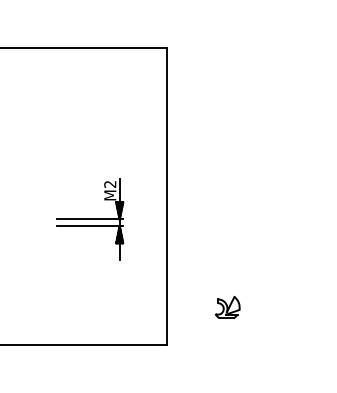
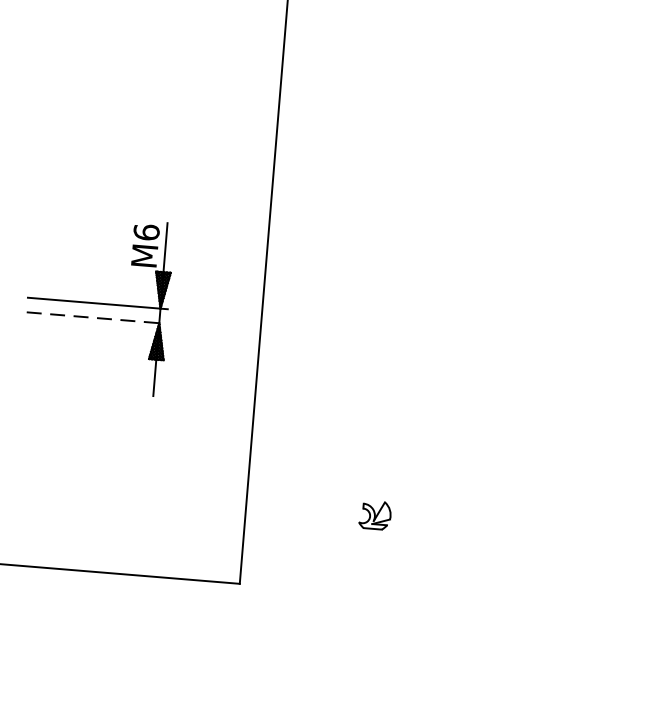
text: (110, 183) -> (147, 230), M2 -> M6
line: (90, 226) -> (97, 318), solid -> dashed
part: (227, 307) -> (374, 515), size x0.6

